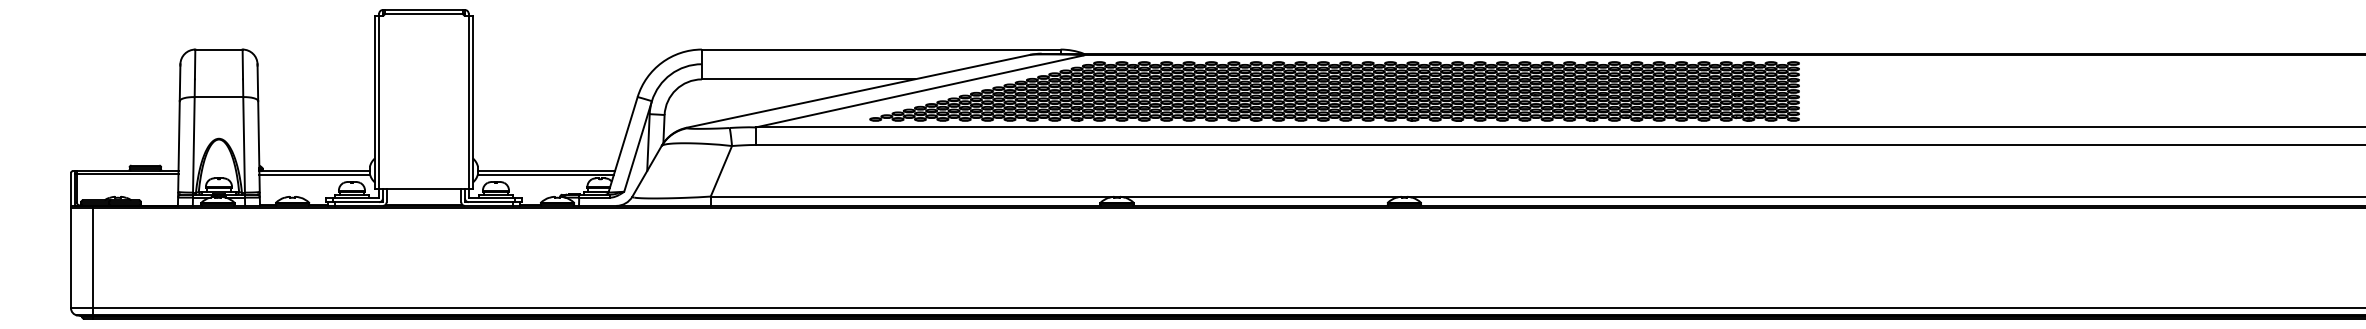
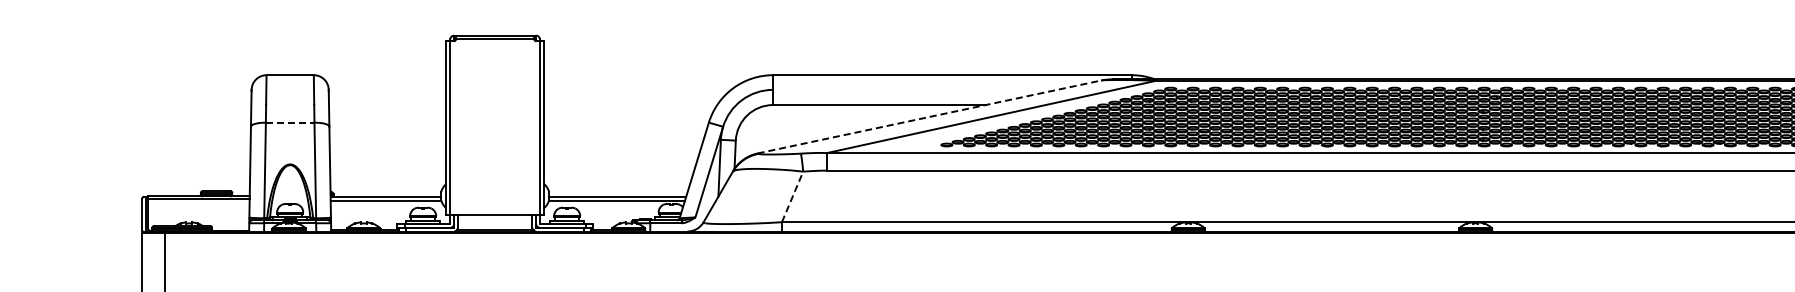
line: (858, 91) -> (929, 117), solid -> dashed
line: (219, 97) -> (290, 123), solid -> dashed
line: (721, 170) -> (792, 196), solid -> dashed

